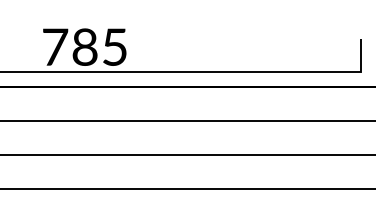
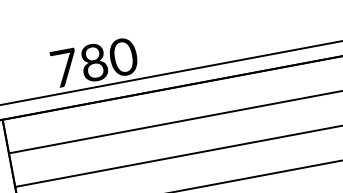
text: (114, 46) -> (122, 56), 785 -> 780

